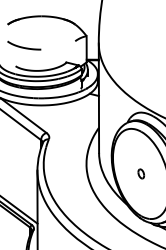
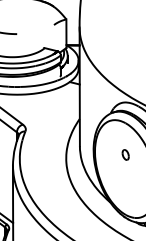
part: (140, 173) -> (124, 154), moved

